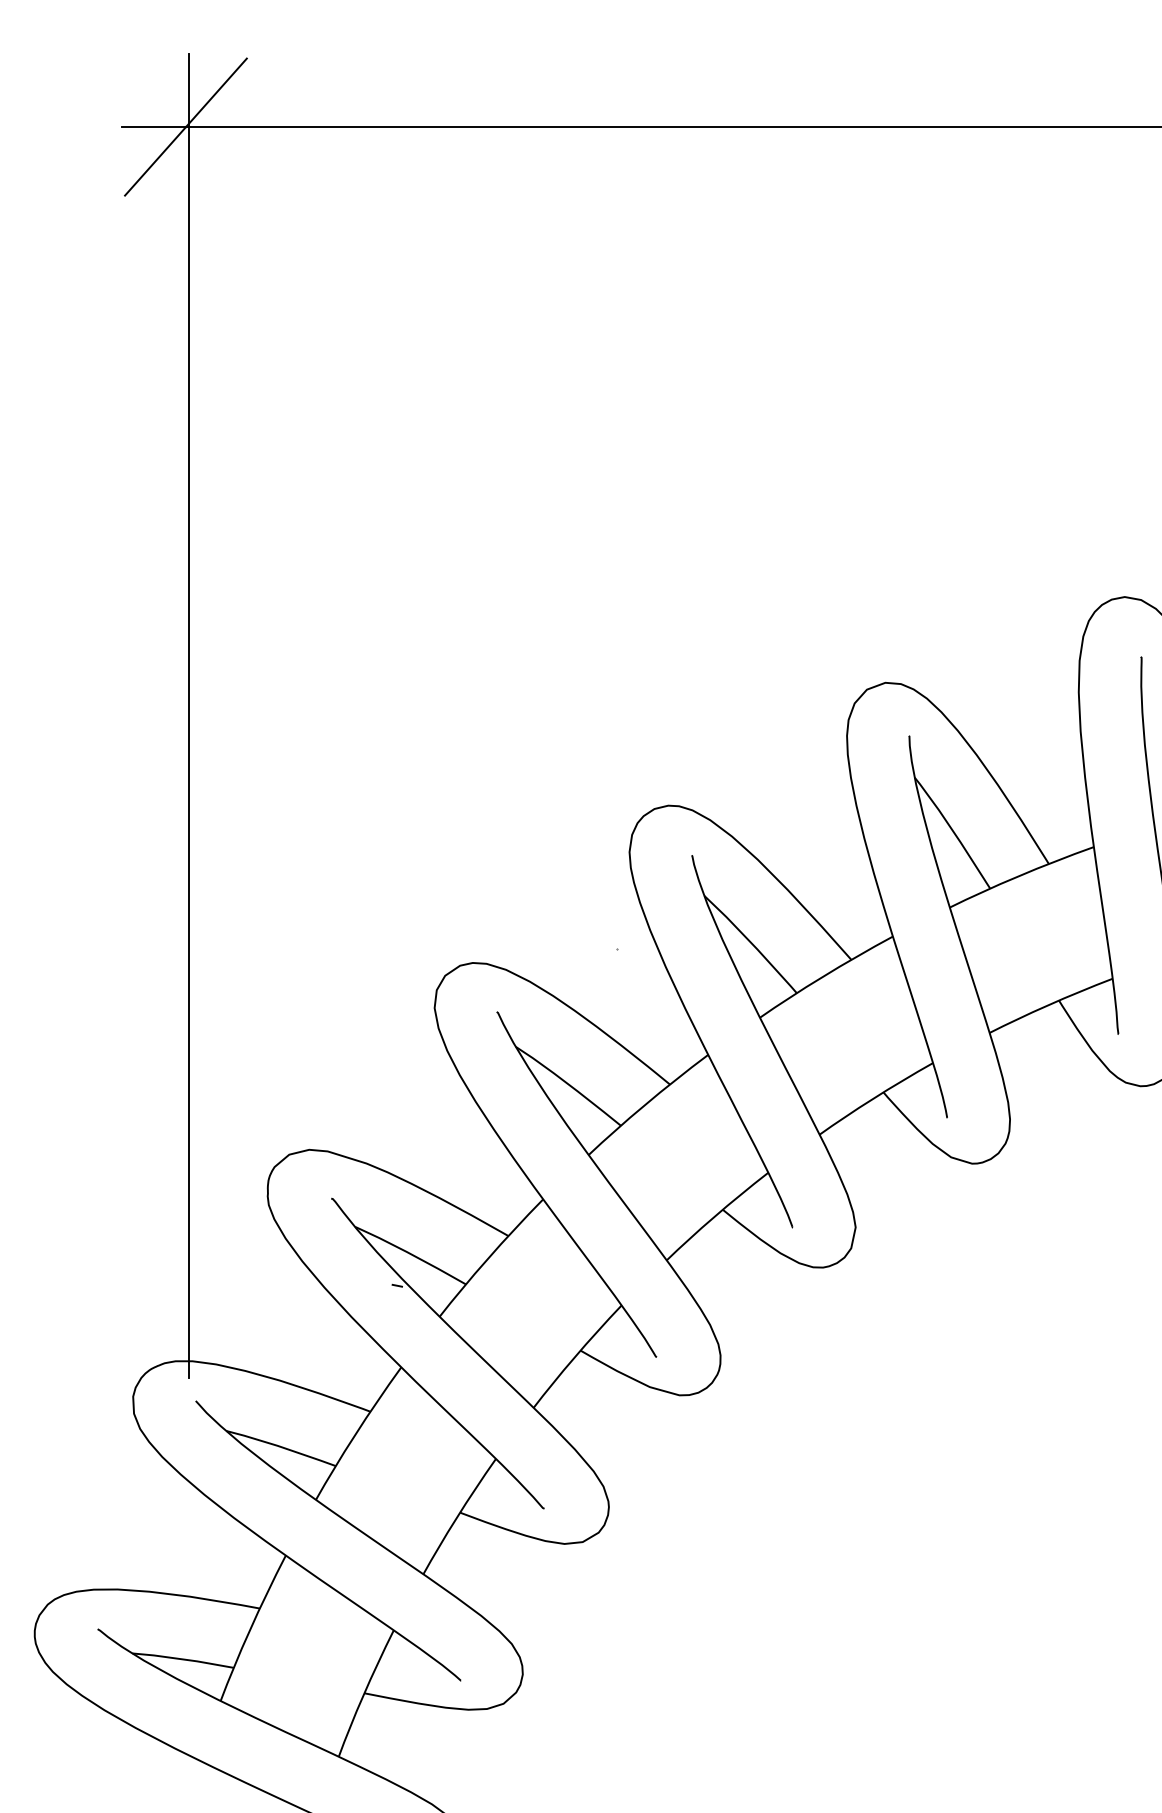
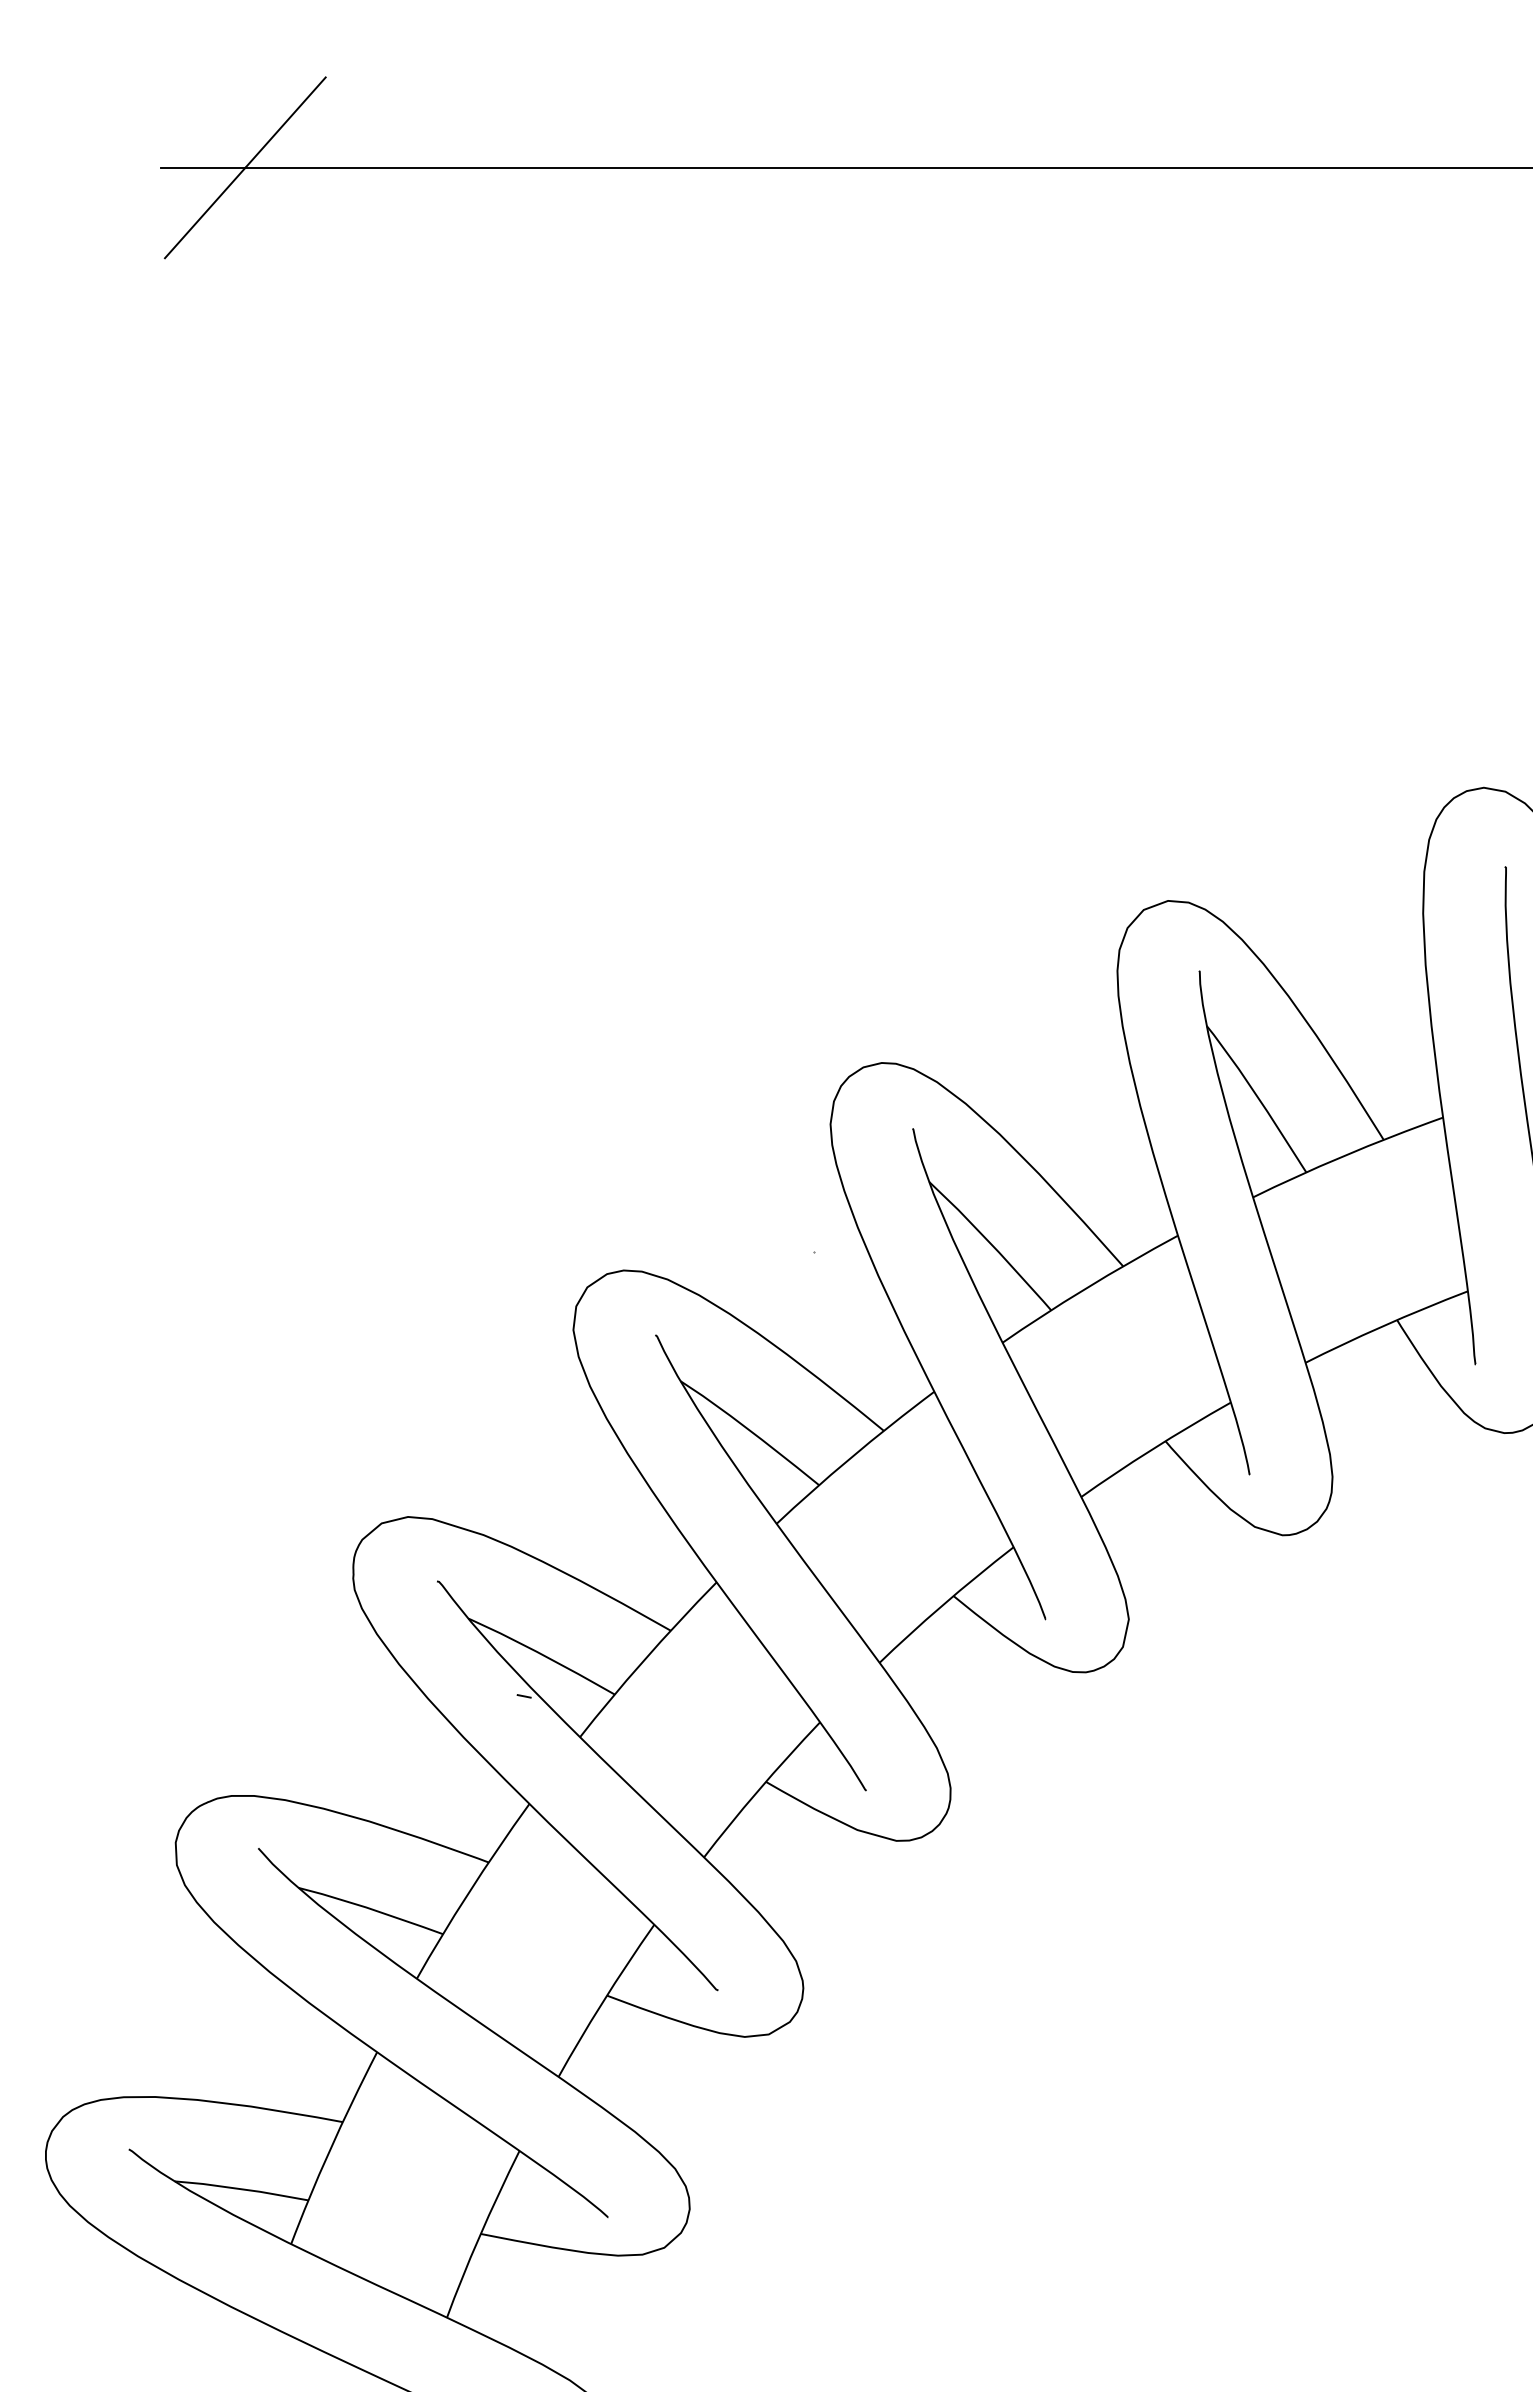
line: (189, 715) -> (250, 944), removed

